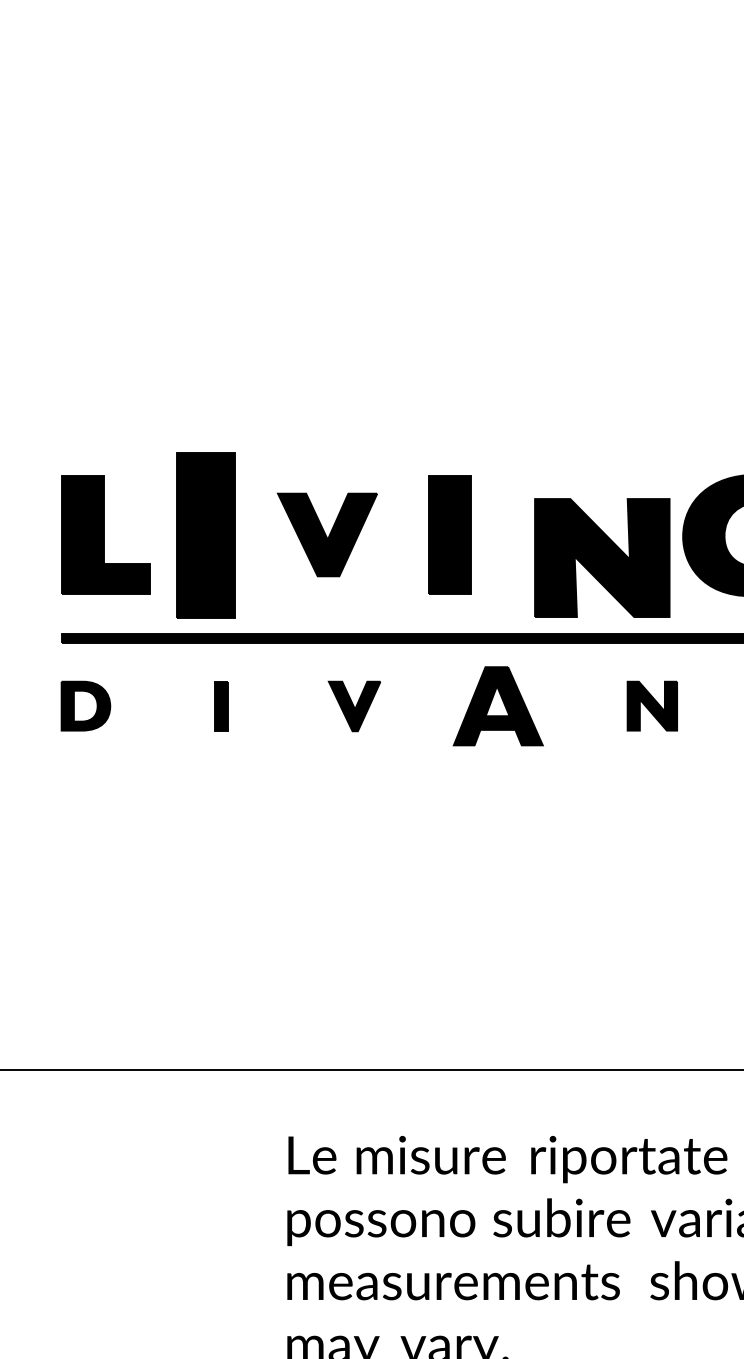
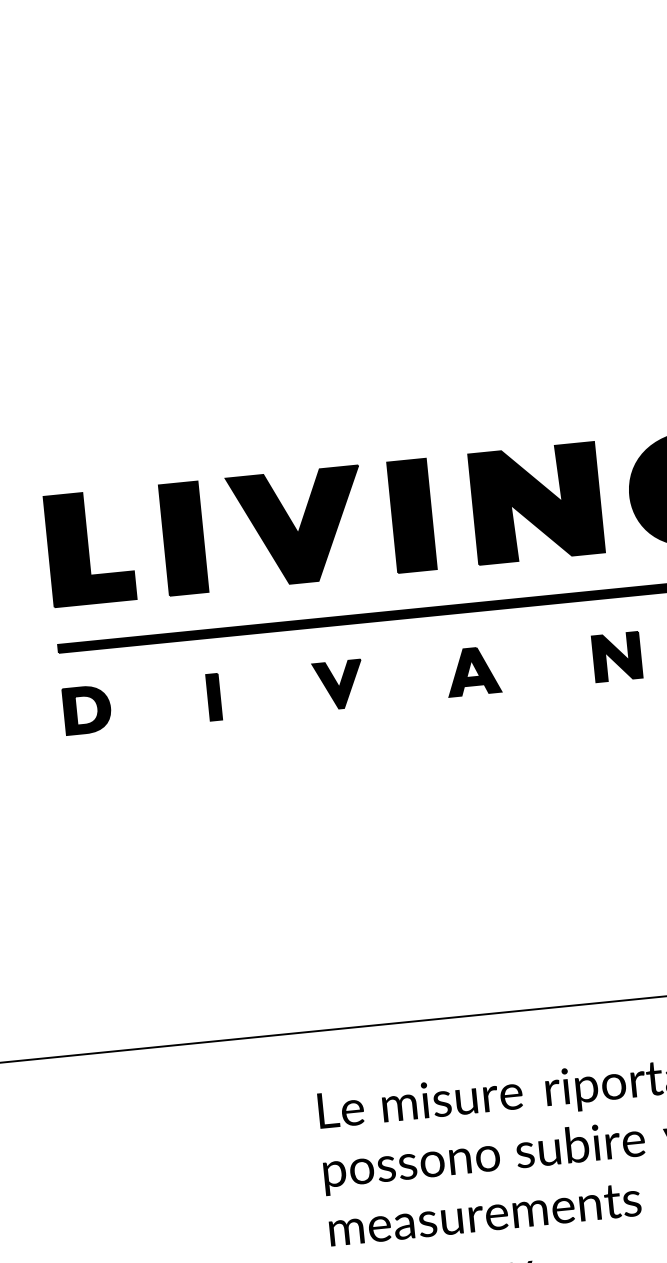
part: (205, 534) -> (183, 538), size x0.71
part: (327, 534) -> (297, 526), size x1.43
part: (602, 557) -> (536, 502), moved
part: (498, 705) -> (473, 670), size x0.62

